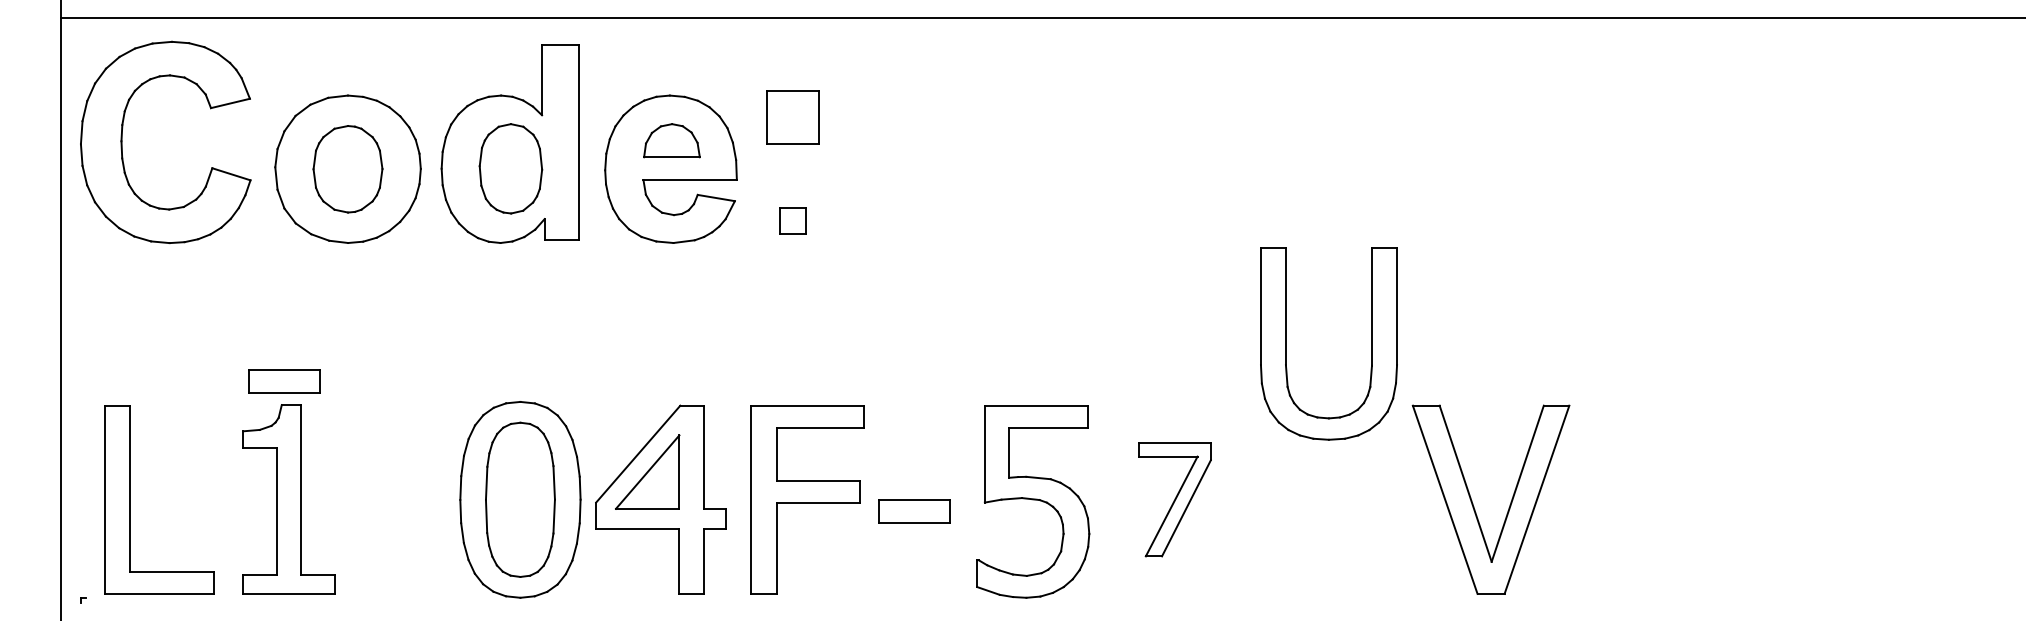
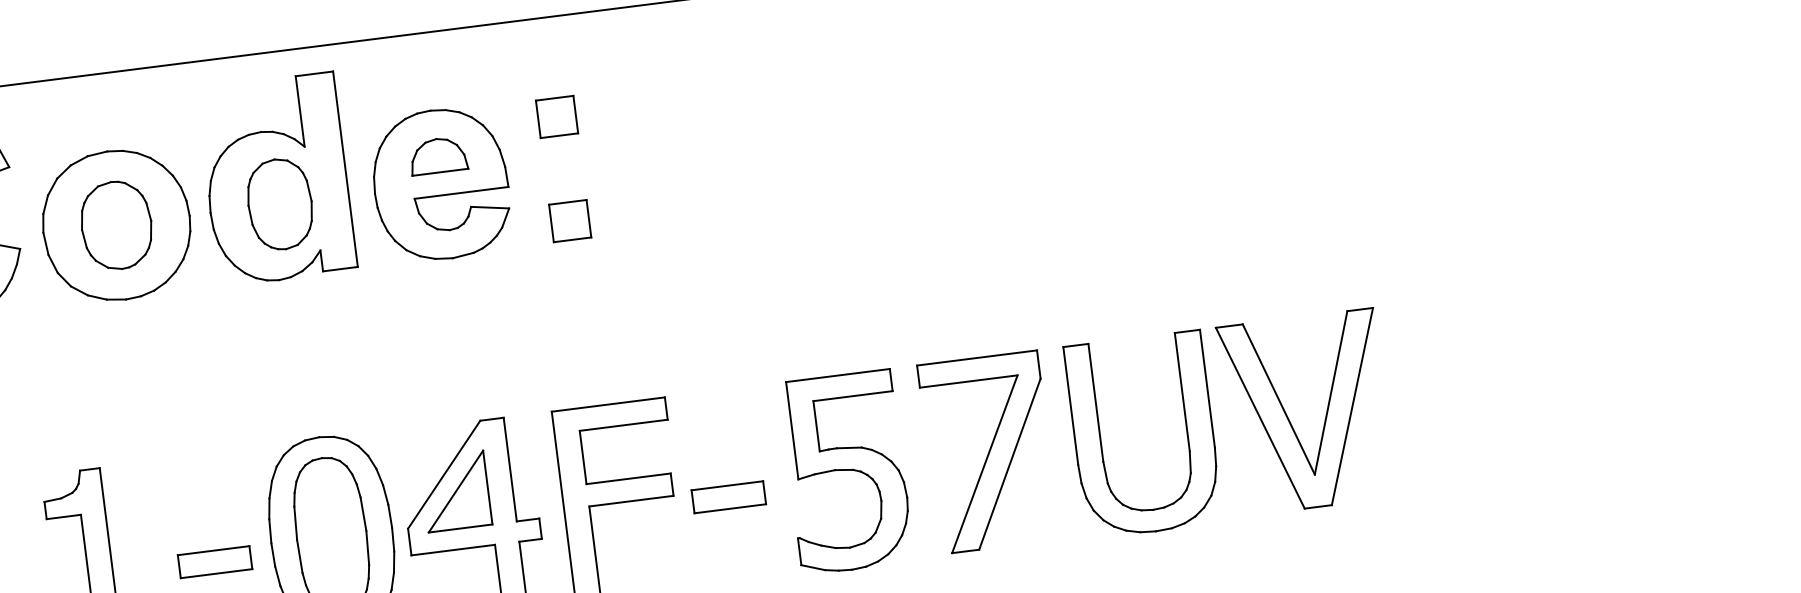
part: (792, 117) -> (556, 117), size x0.71
part: (792, 220) -> (569, 220), size x1.43
part: (1286, 343) -> (1101, 440), moved
part: (284, 381) -> (214, 562), moved
part: (1174, 499) -> (988, 452), size x1.67

